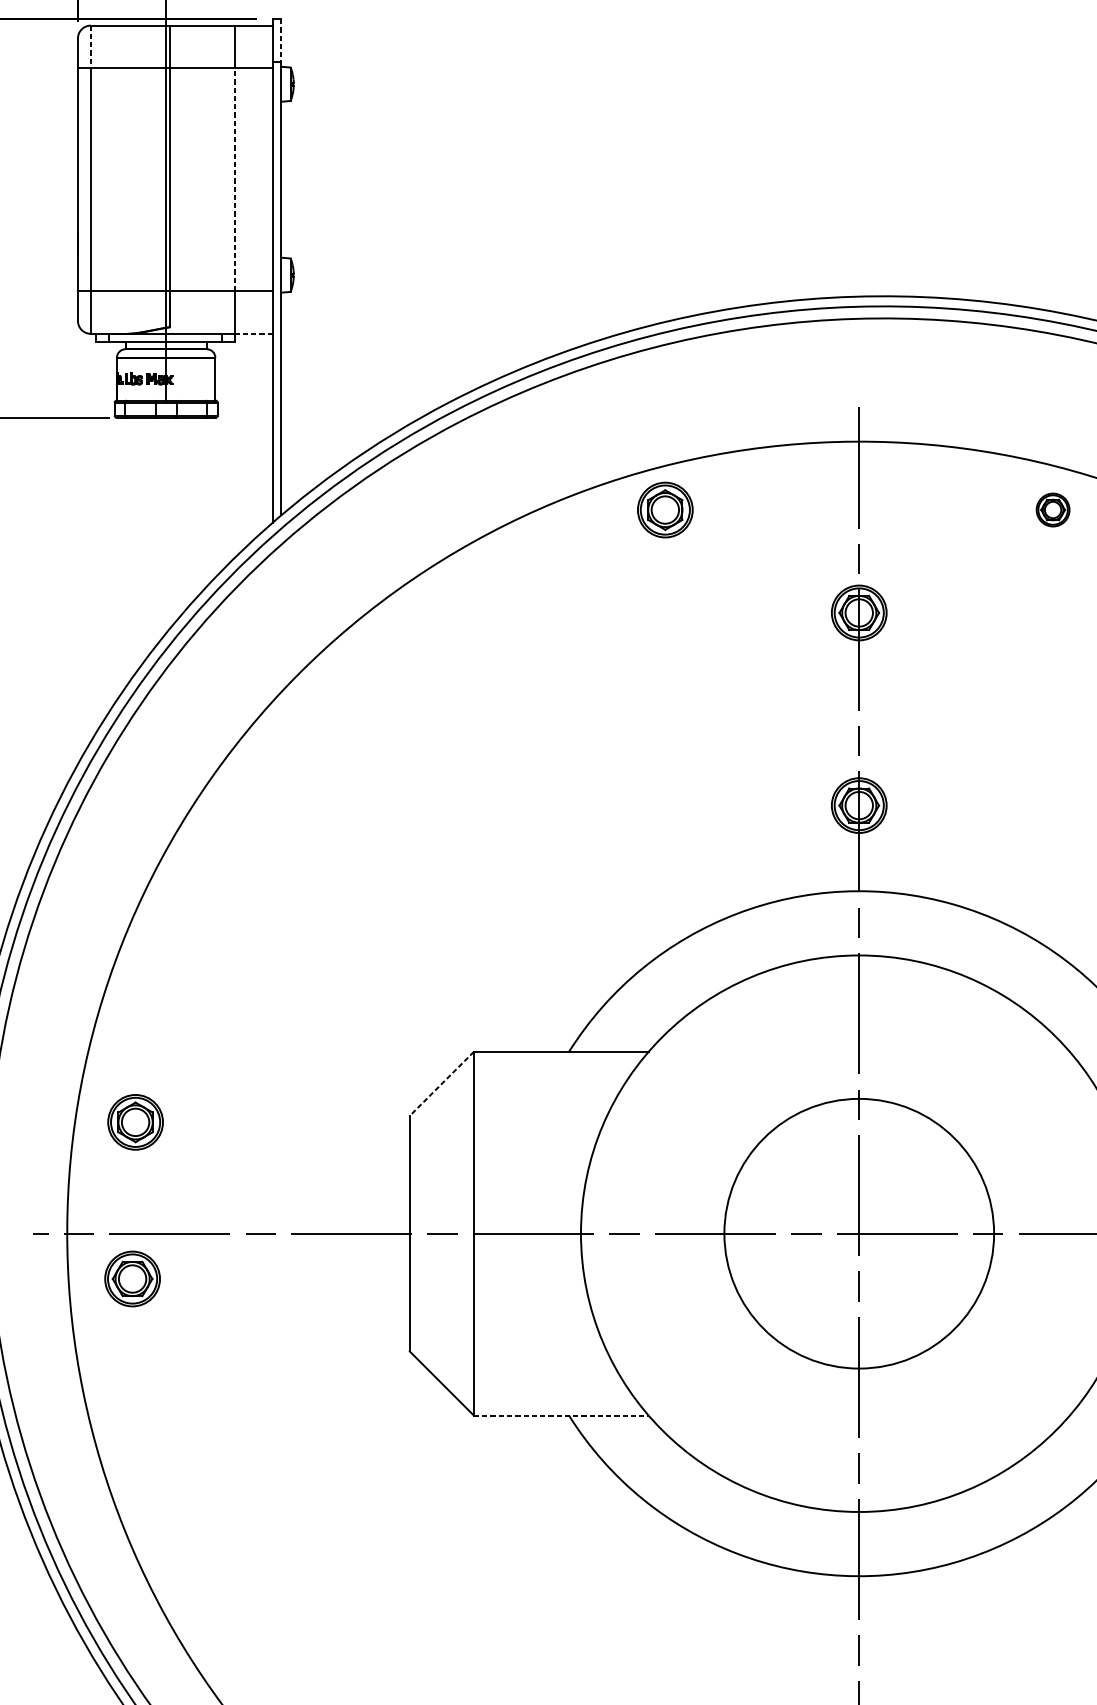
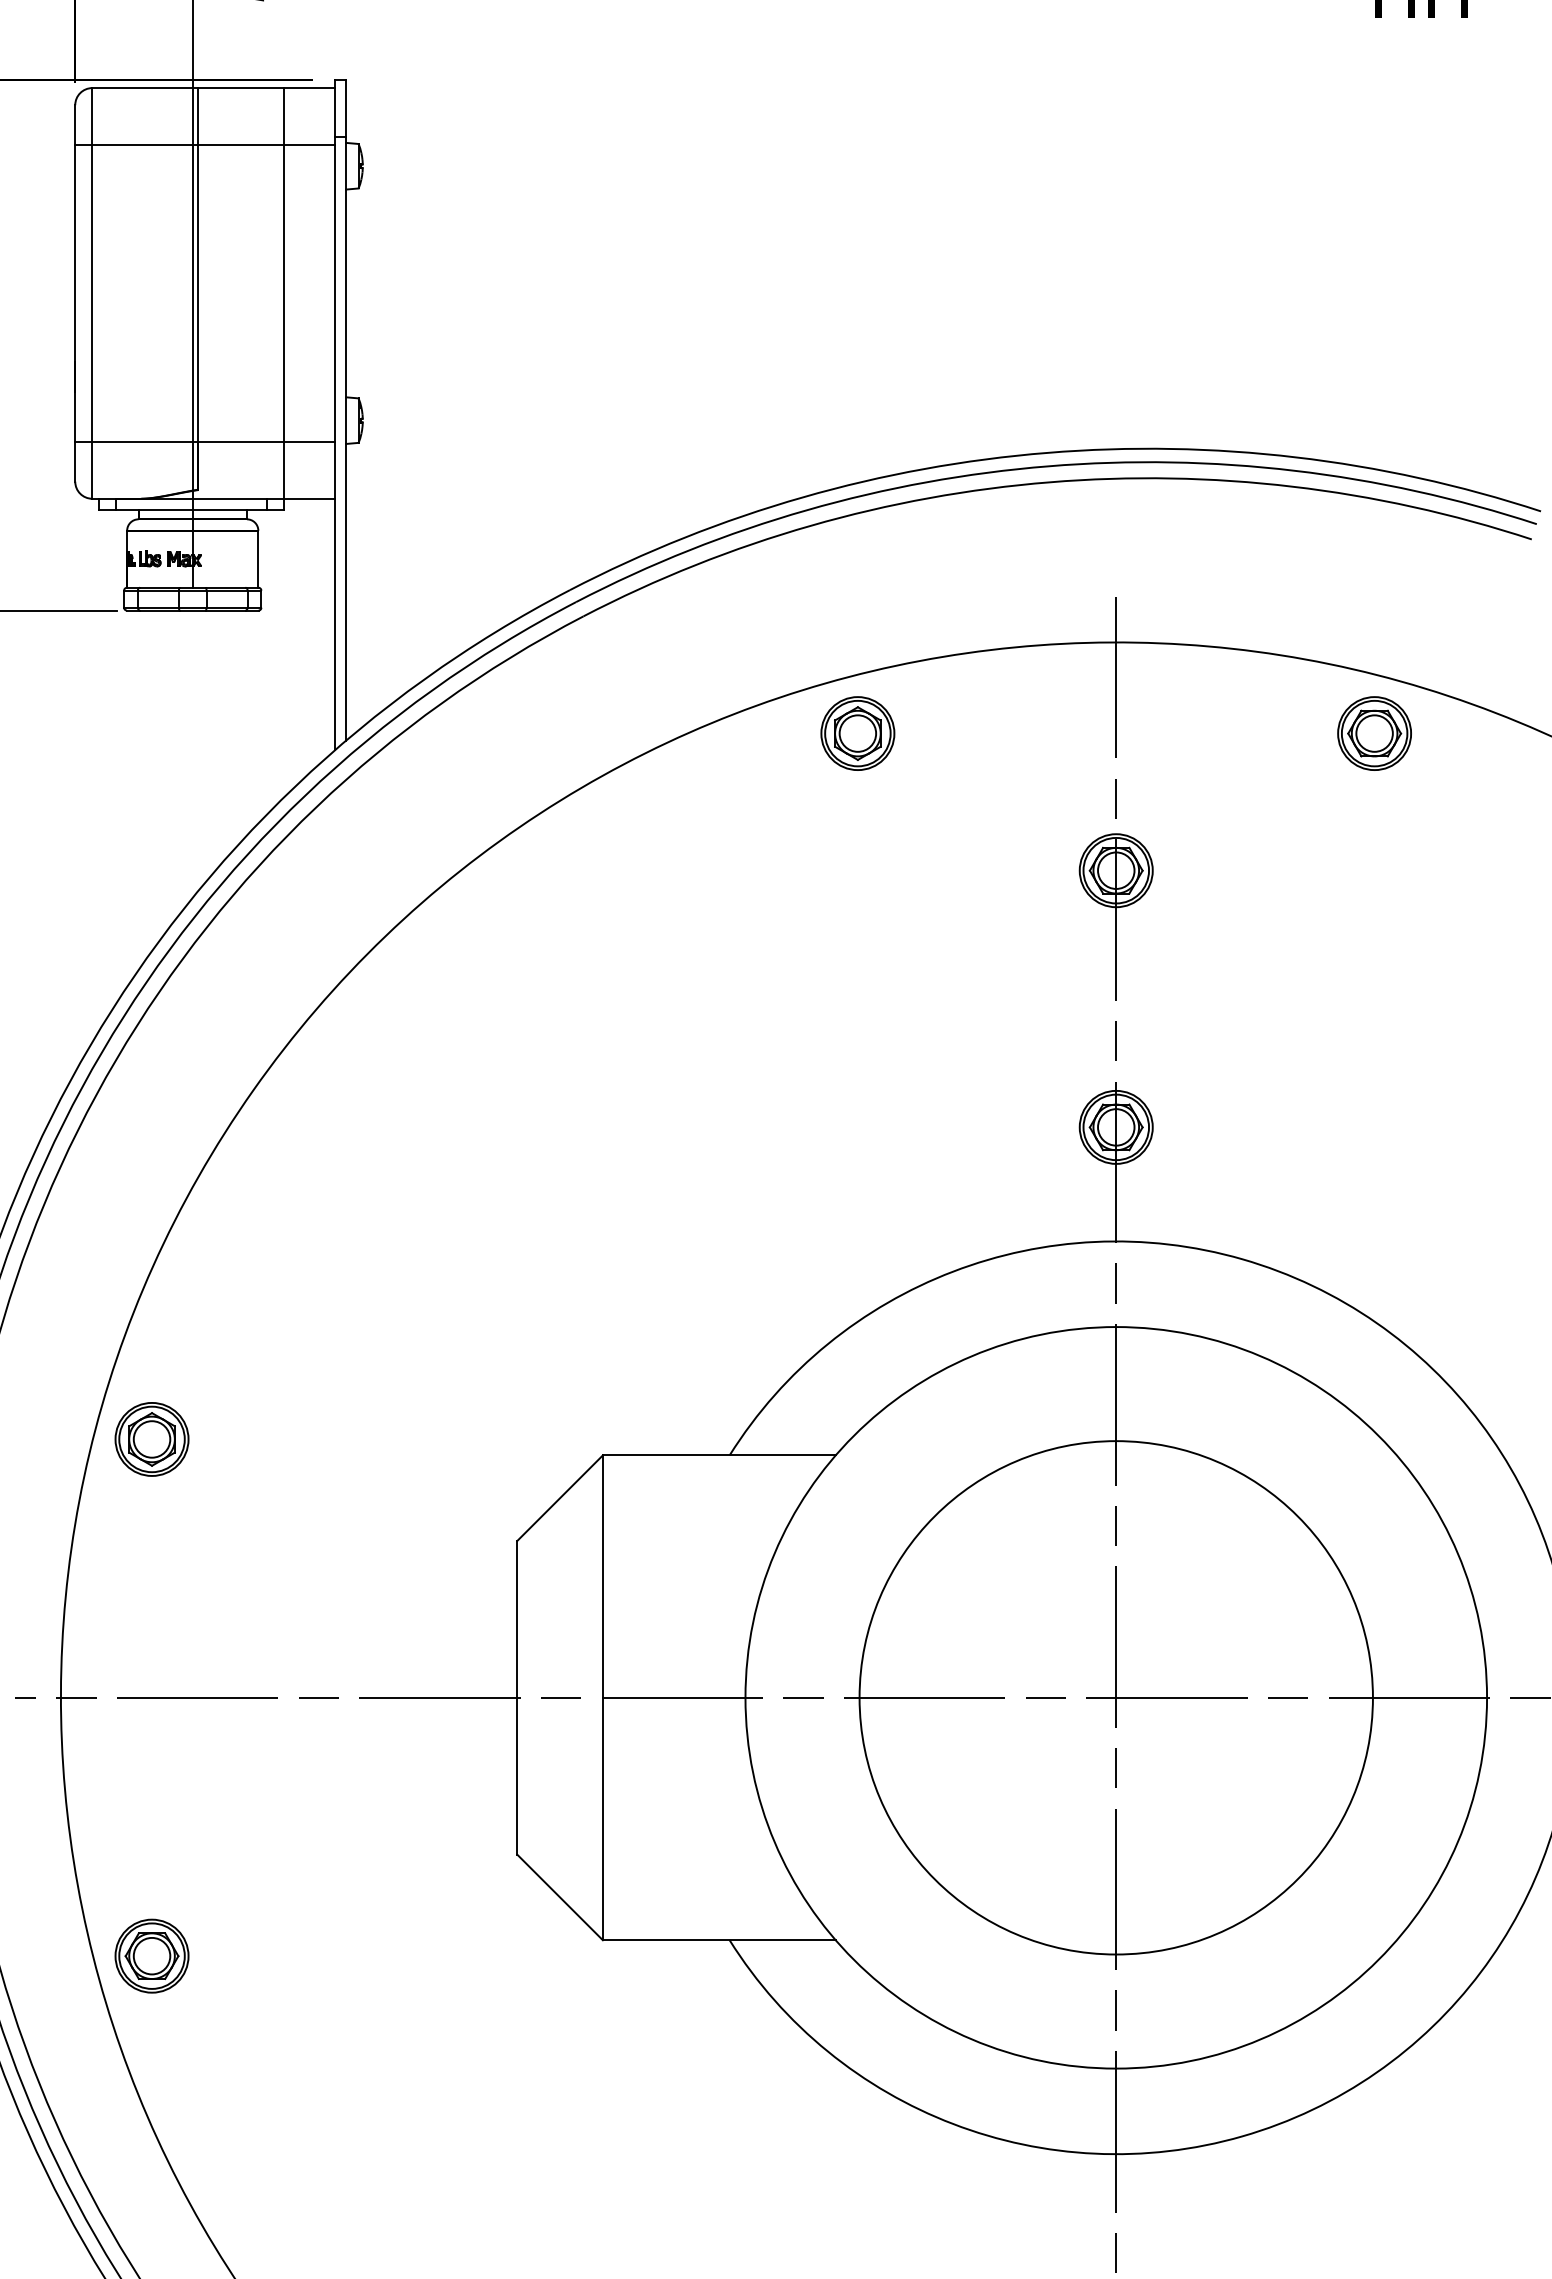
line: (281, 40) -> (346, 108), dashed -> solid
line: (90, 46) -> (92, 116), dashed -> solid
line: (235, 179) -> (284, 292), dashed -> solid
line: (253, 333) -> (309, 498), dashed -> solid
part: (1053, 510) -> (1374, 733), size x1.67
line: (442, 1084) -> (560, 1498), dashed -> solid
part: (135, 1122) -> (151, 1439), moved
circle: (858, 1233) -> (1115, 1697), size x1.43
part: (132, 1278) -> (151, 1955), moved
line: (561, 1415) -> (719, 1940), dashed -> solid

